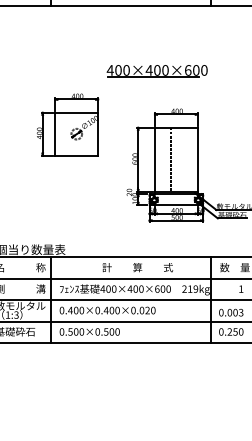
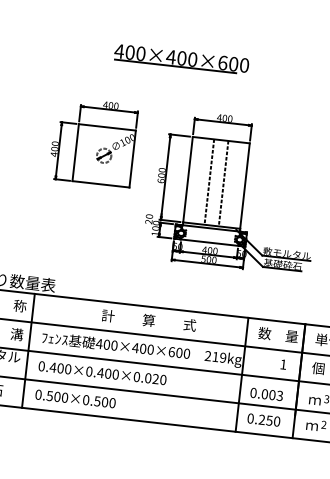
part: (156, 71) -> (180, 59), moved
part: (68, 124) -> (94, 141), moved
line: (181, 159) -> (223, 183), added

